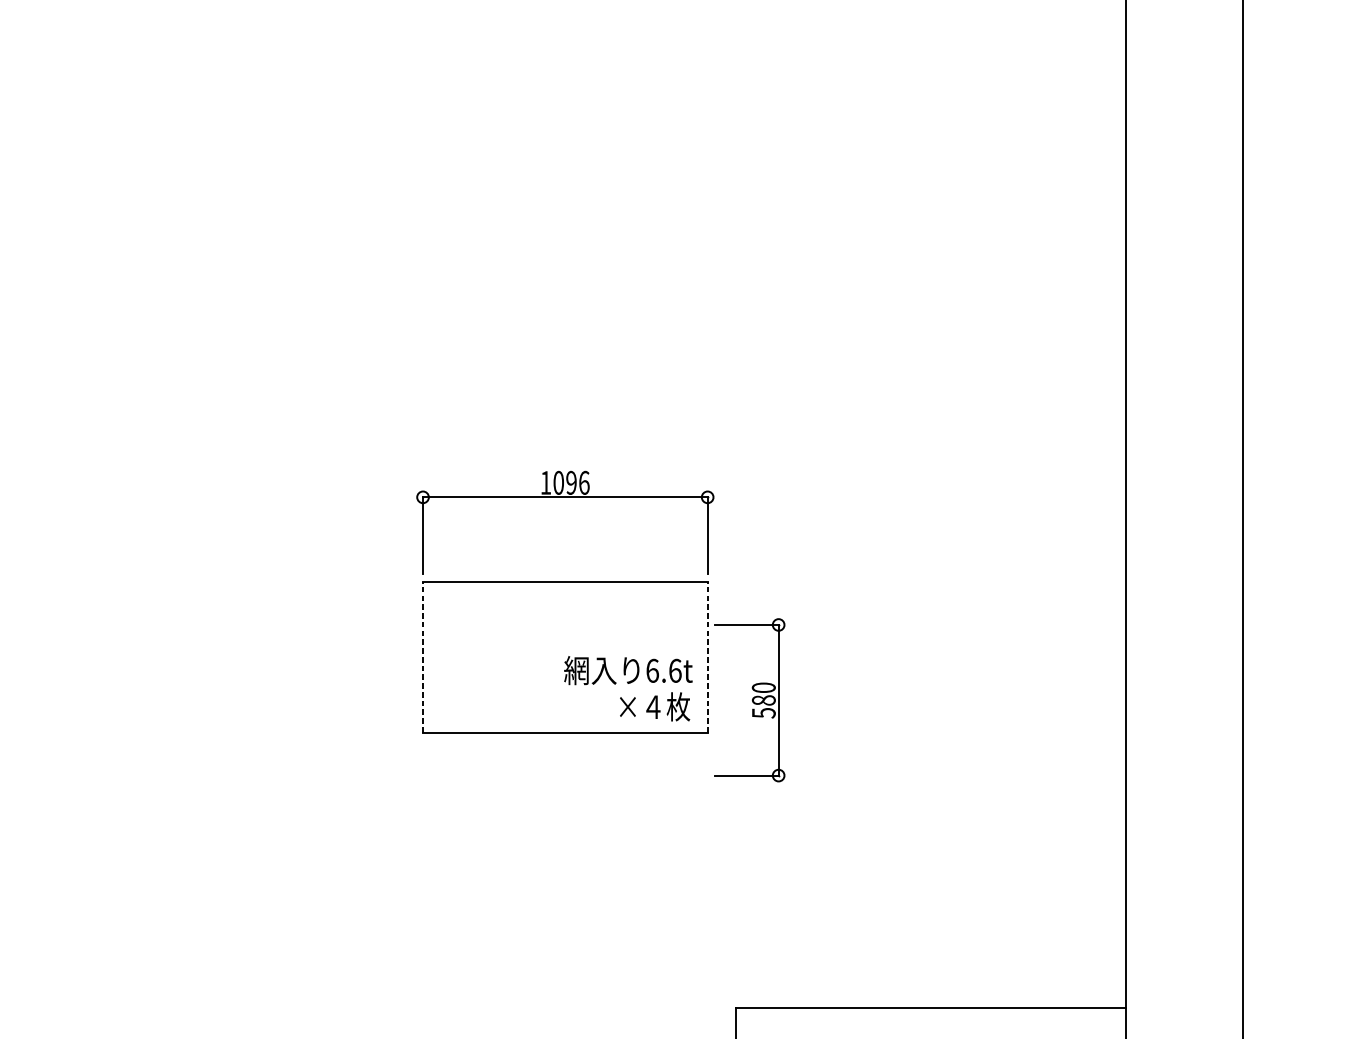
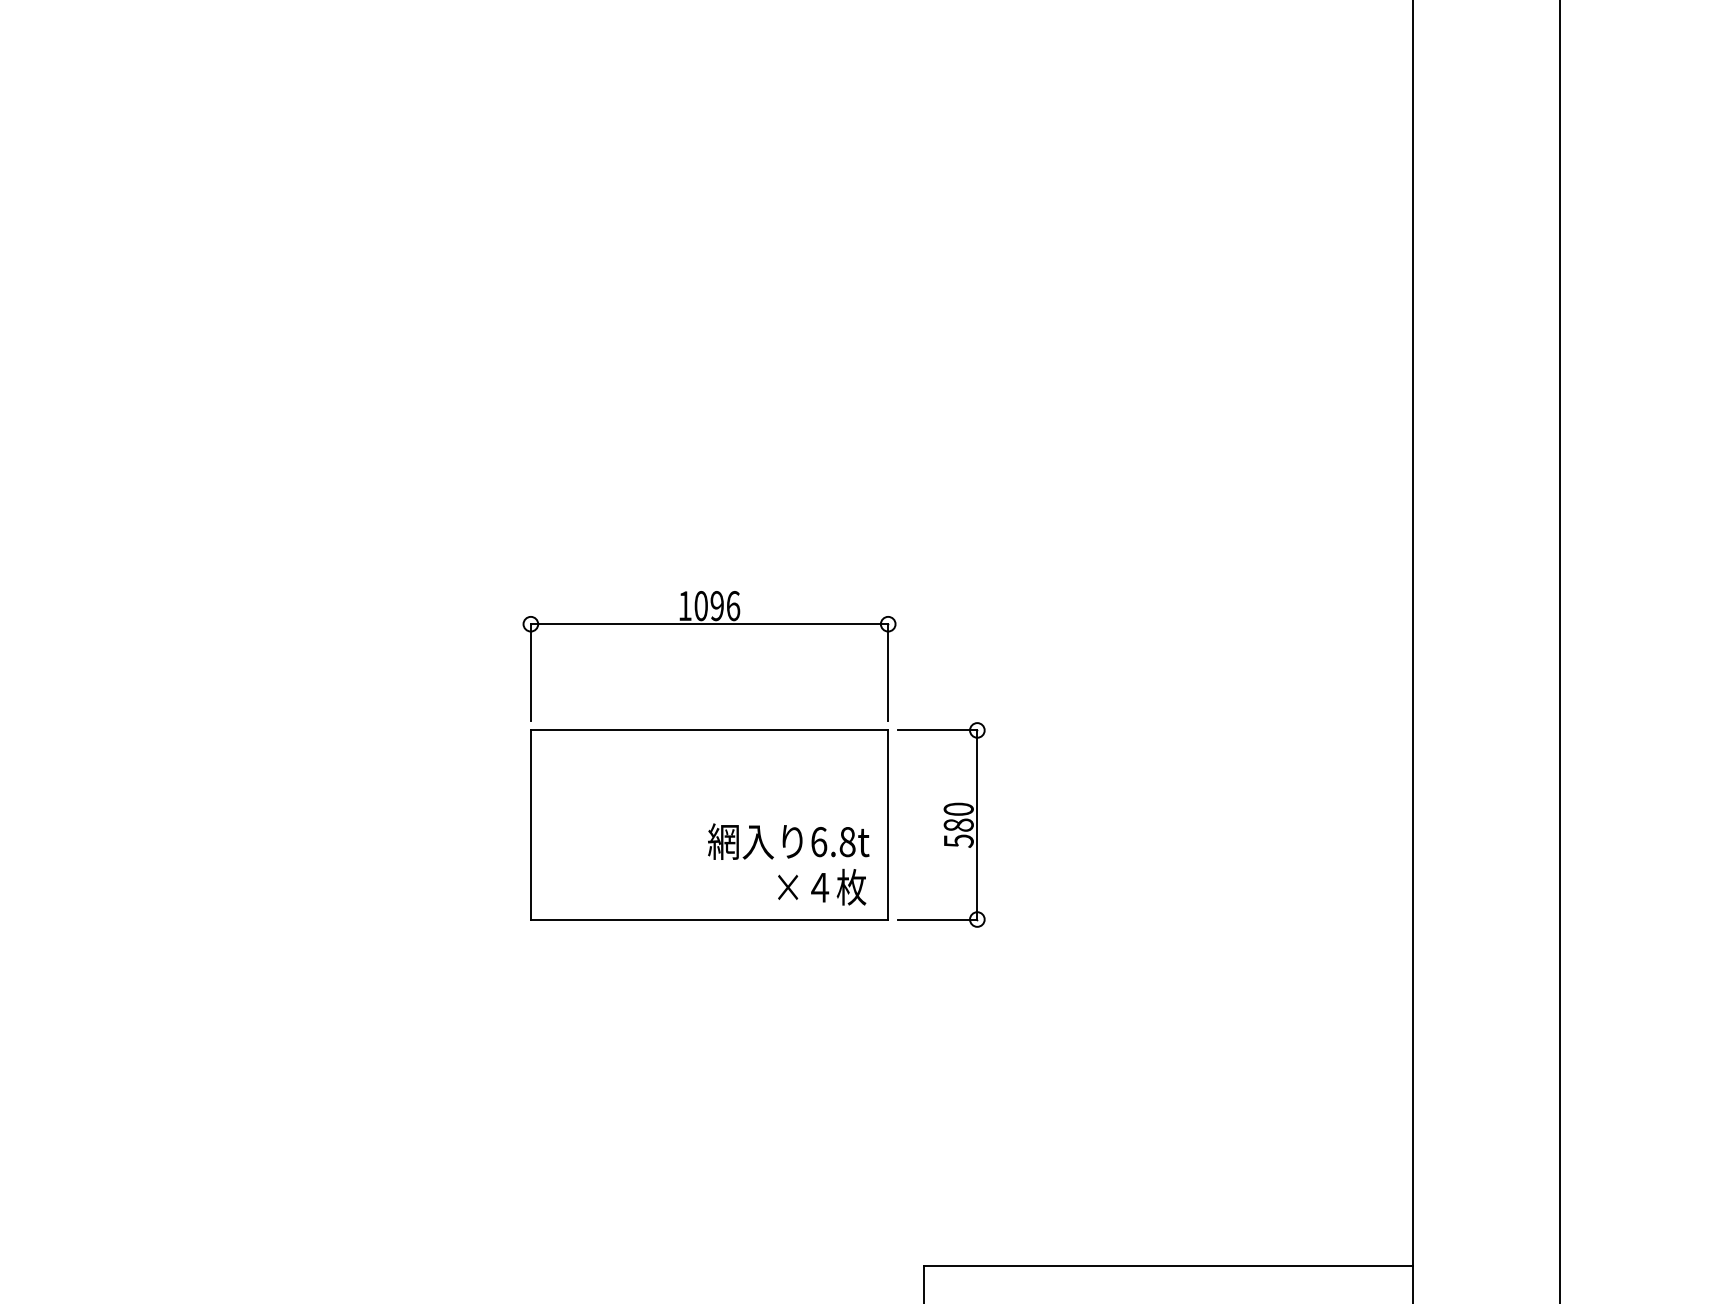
line: (422, 656) -> (530, 824), dashed -> solid
line: (707, 656) -> (888, 824), dashed -> solid
text: (675, 670) -> (847, 841), 6.6t -> 6.8t
part: (750, 699) -> (941, 824), moved

